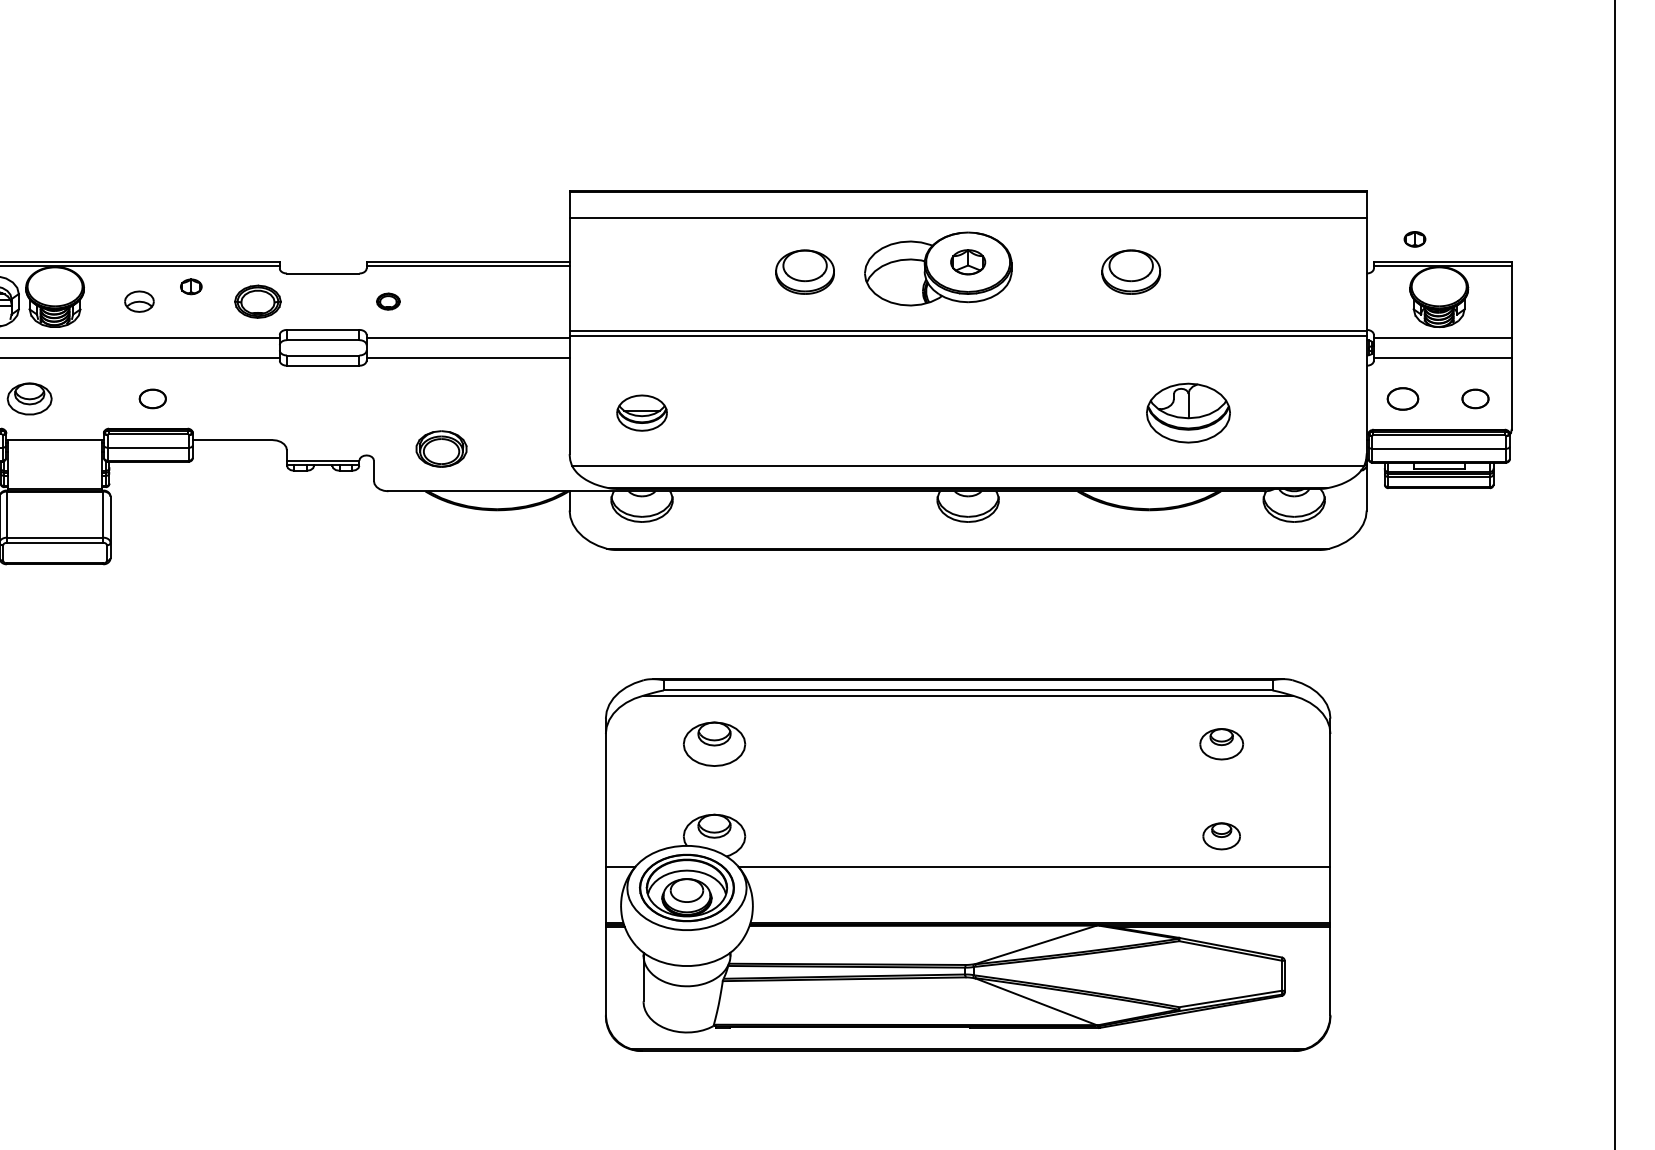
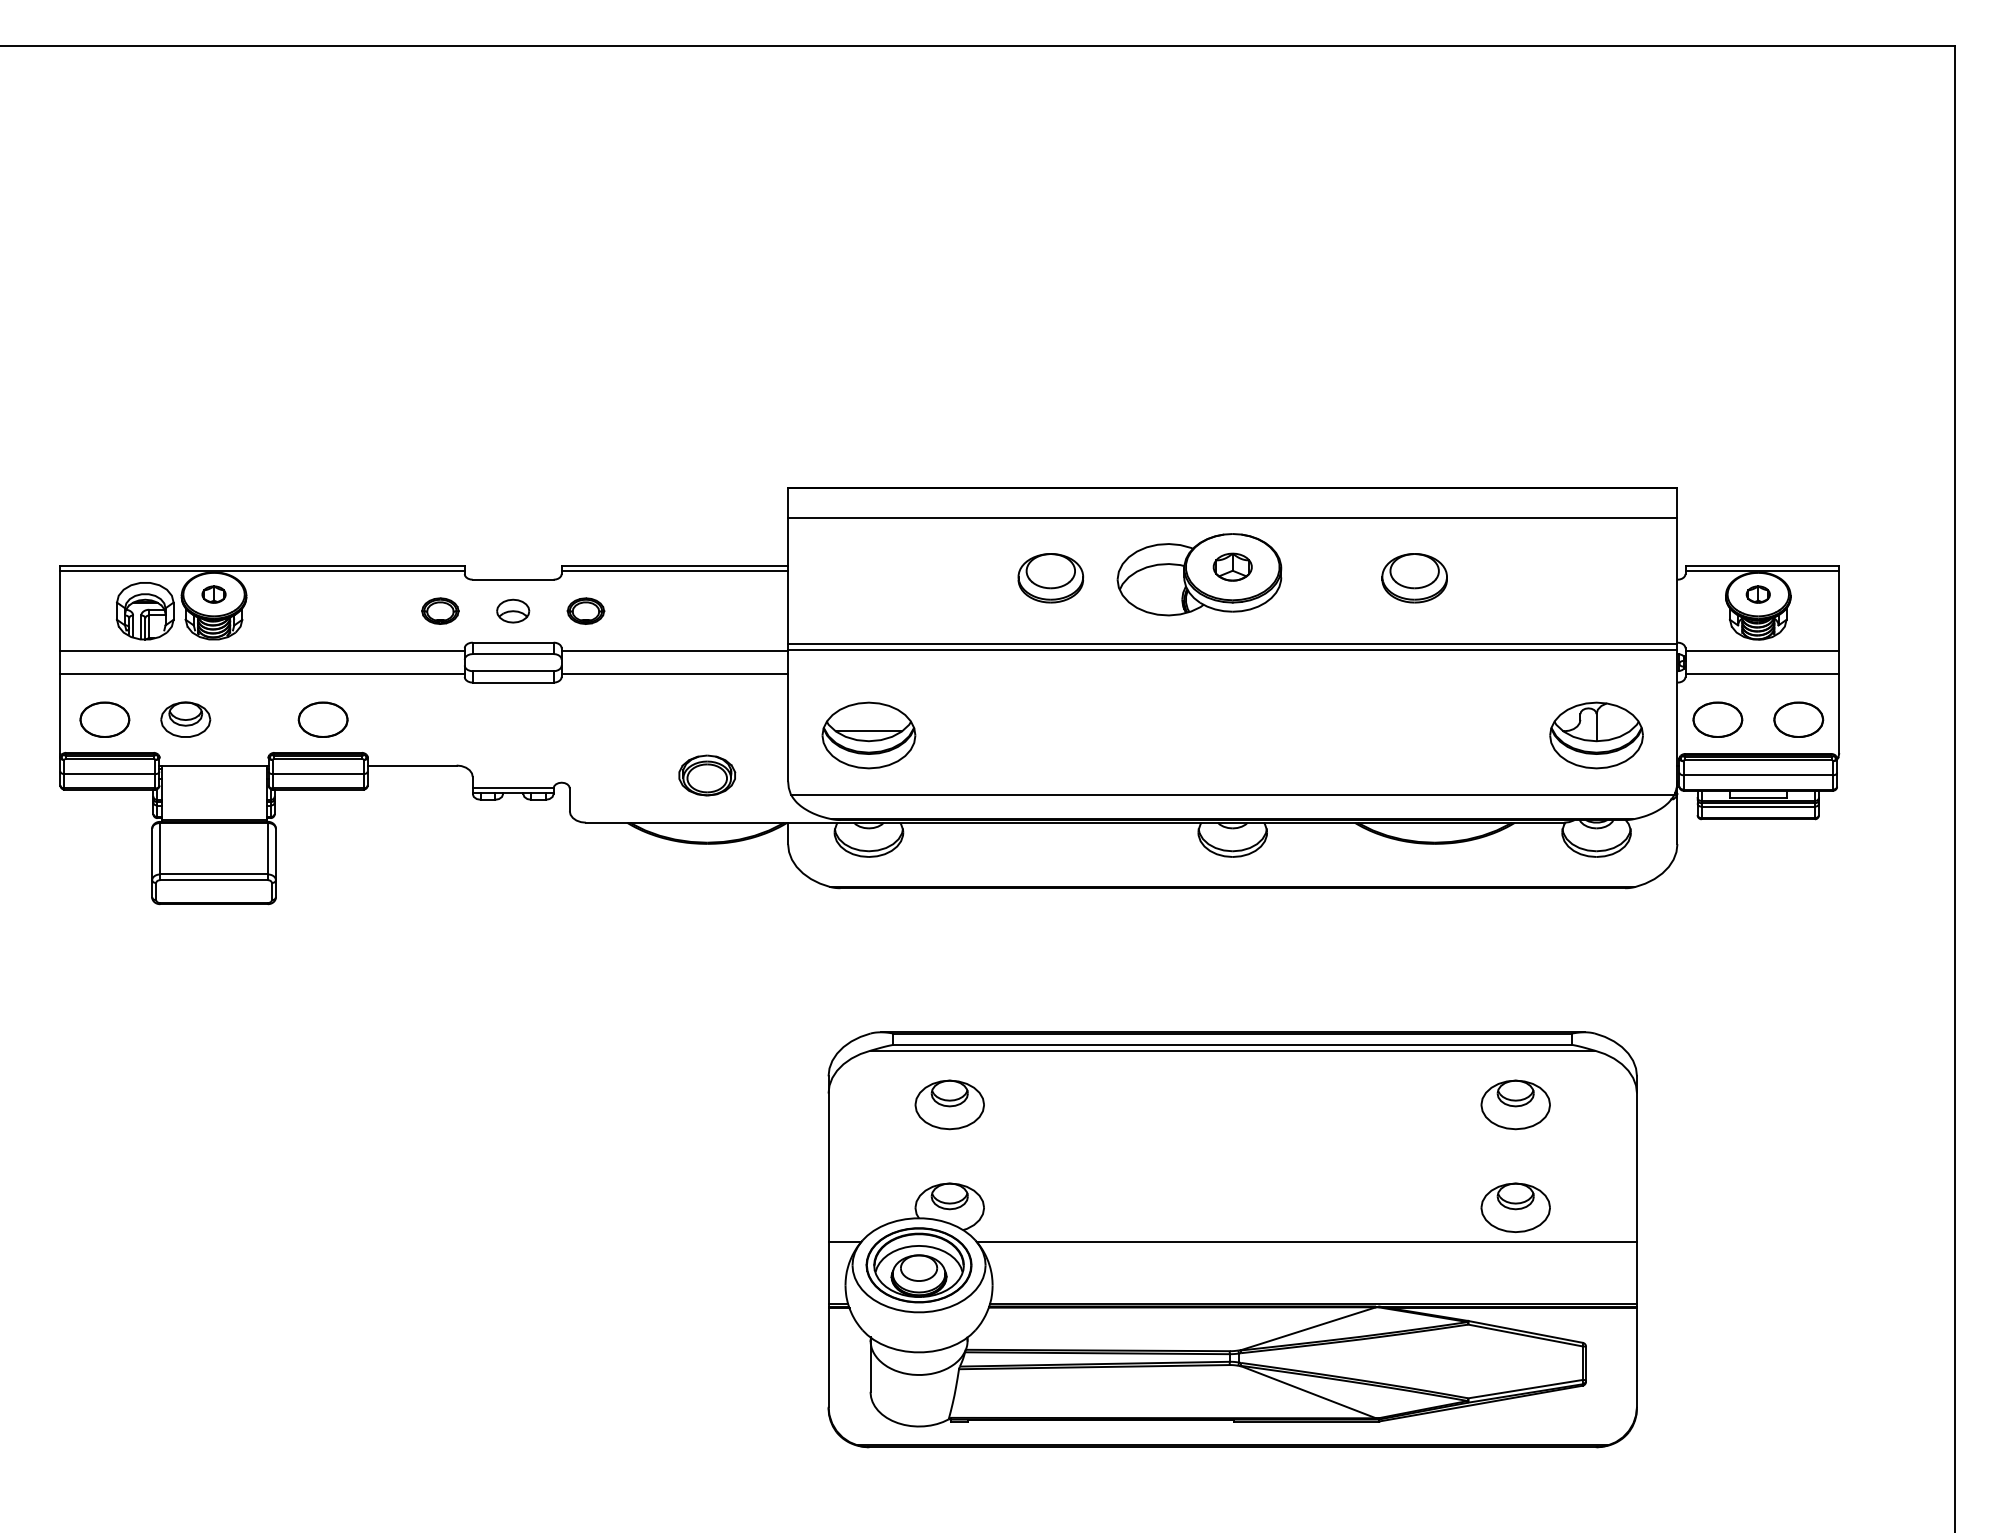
part: (1414, 239) -> (1757, 594), moved
part: (190, 286) -> (213, 594), moved
part: (139, 301) -> (513, 610), moved
part: (258, 301) -> (440, 610), size x0.71
part: (388, 301) -> (585, 610), size x1.43
part: (152, 398) -> (322, 719), size x1.67
part: (1402, 398) -> (1717, 719), size x1.43
part: (1475, 398) -> (1798, 719), size x1.67
part: (641, 413) -> (868, 735), size x1.67
part: (1188, 413) -> (1596, 735), moved
part: (441, 448) -> (707, 775), moved
part: (1221, 743) -> (1515, 1104), size x1.43
part: (1221, 836) -> (1515, 1207), size x1.67

